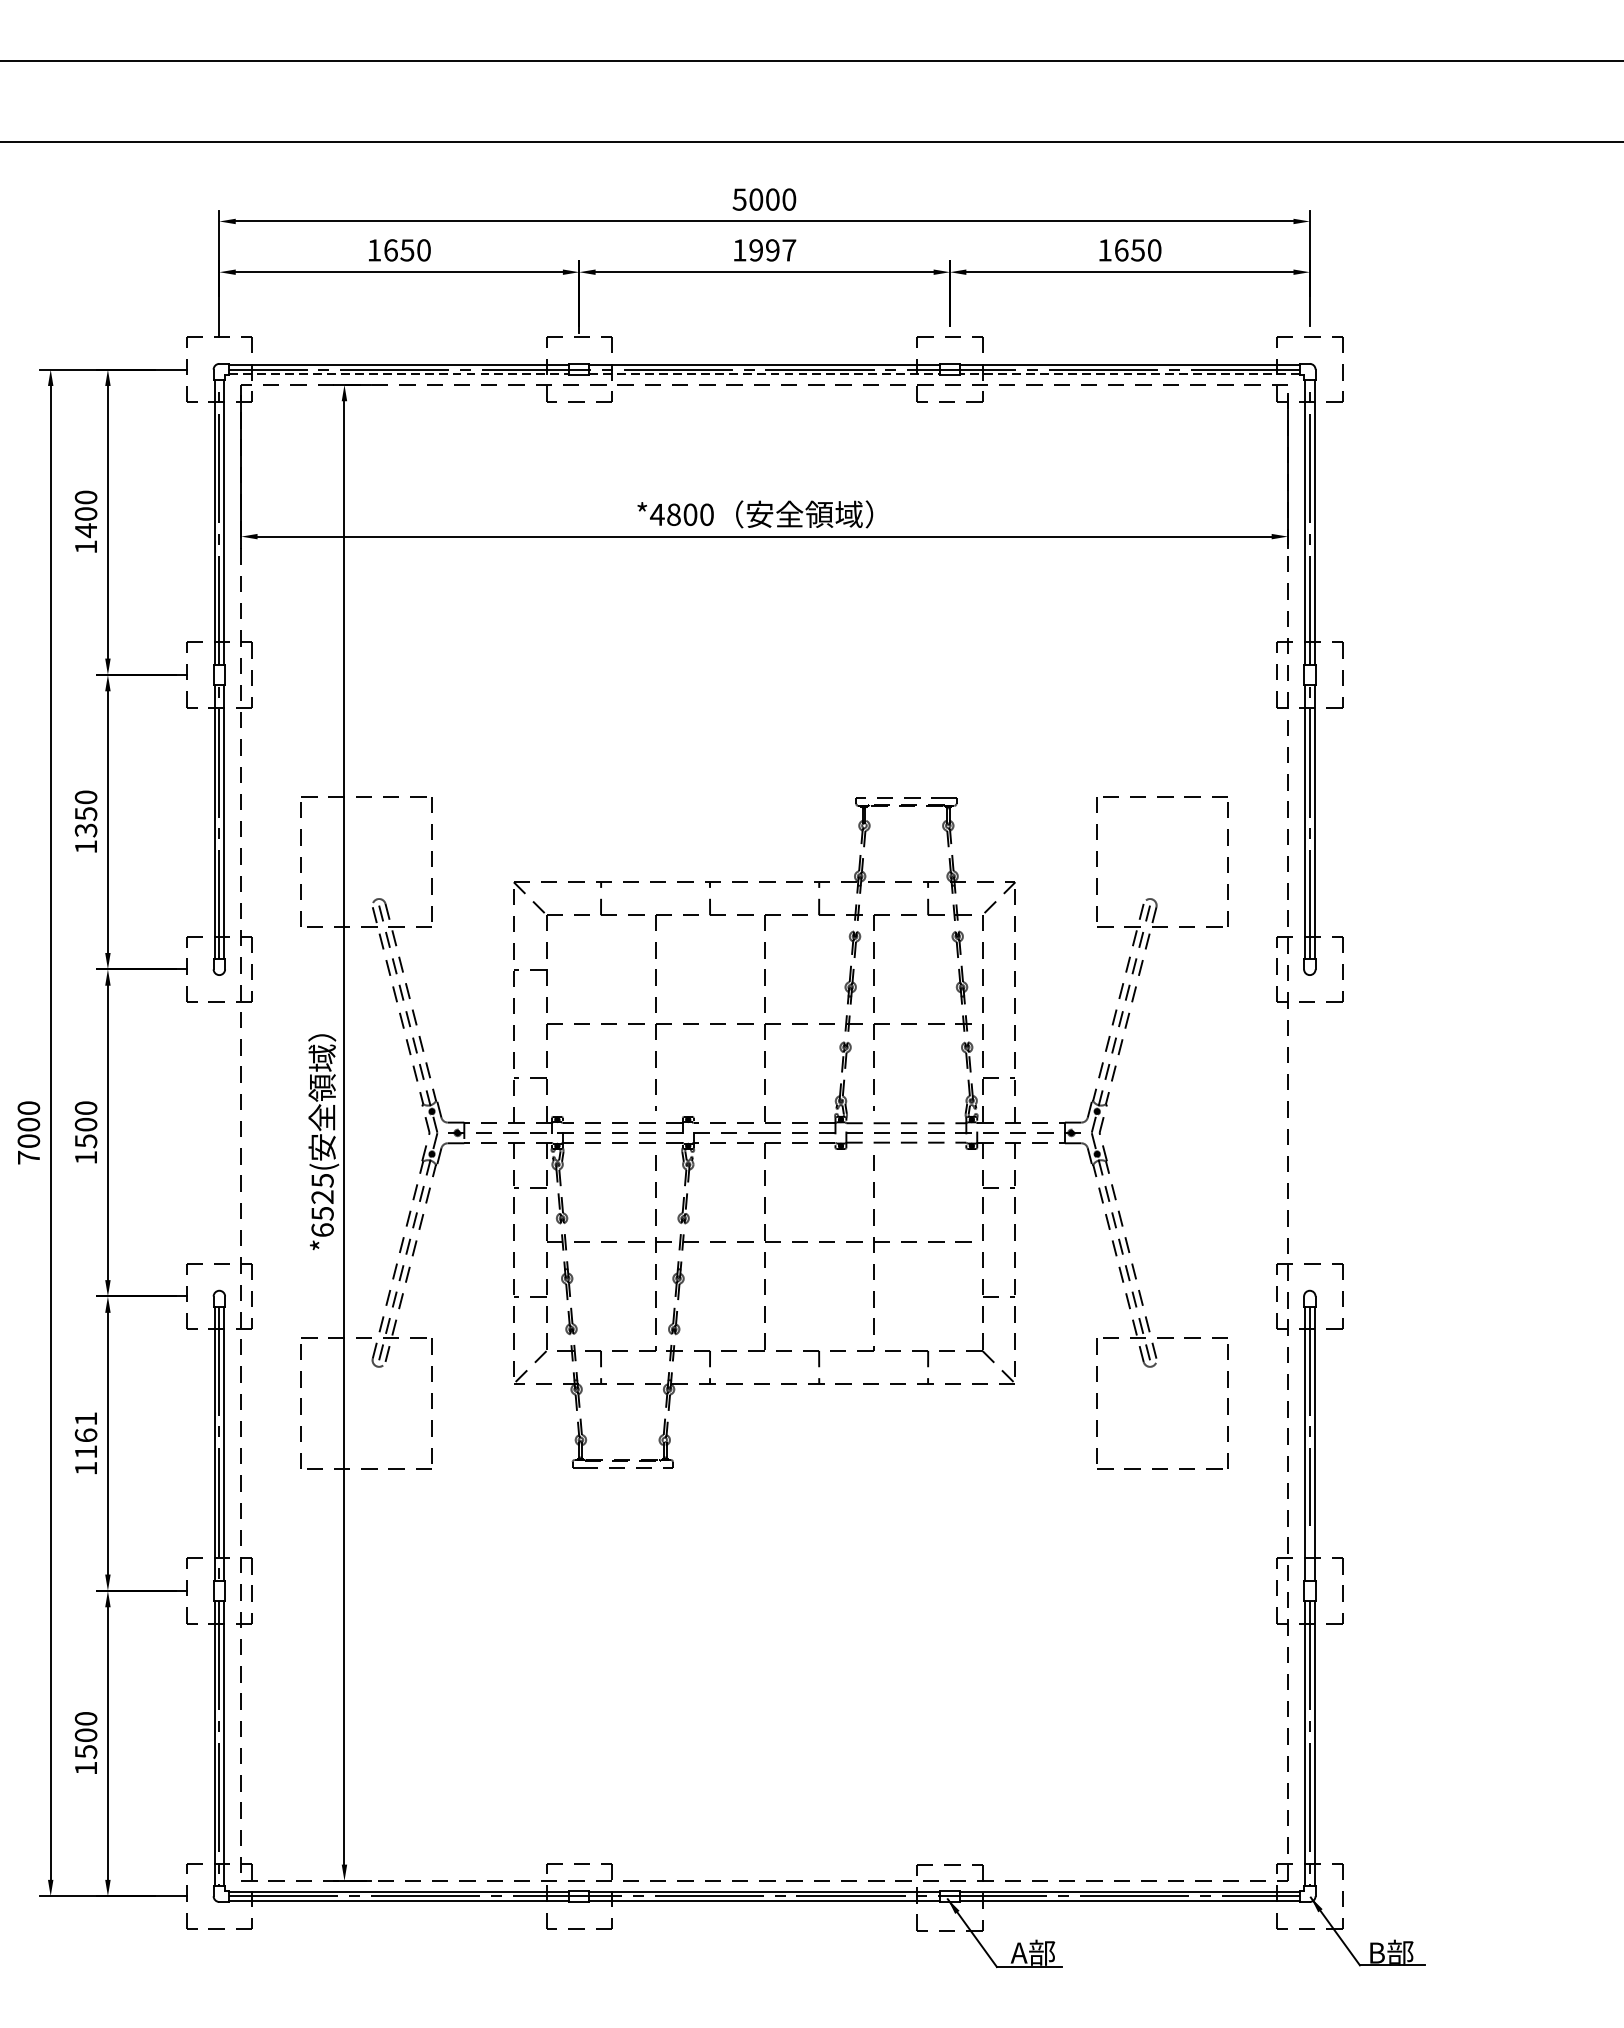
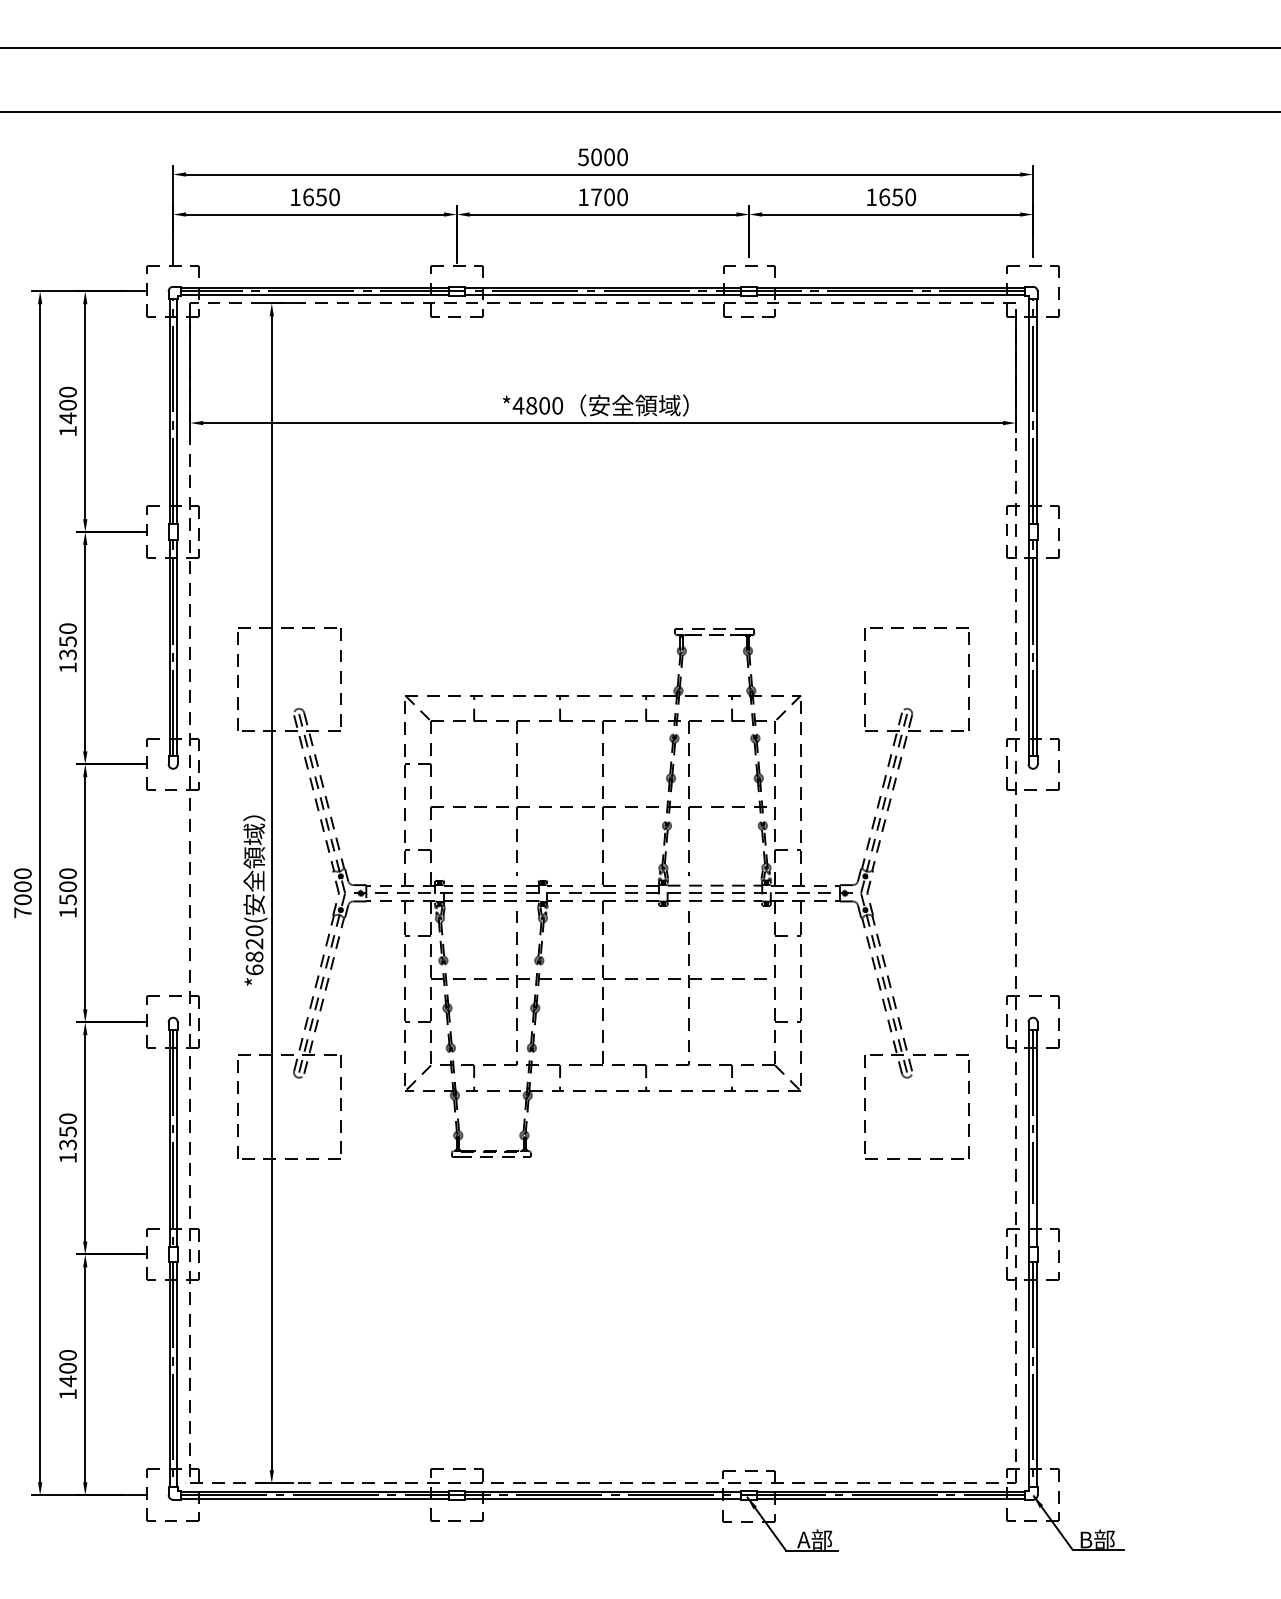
text: (772, 250) -> (609, 197), 1997 -> 1700
line: (399, 374) -> (315, 295), dashed -> solid
line: (765, 374) -> (603, 295), dashed -> solid
line: (1130, 374) -> (891, 295), dashed -> solid
text: (322, 1196) -> (254, 943), *6525( -> *6820(
text: (85, 1435) -> (67, 1131), 1161 -> 1350
text: (85, 1752) -> (67, 1381), 1500 -> 1400

